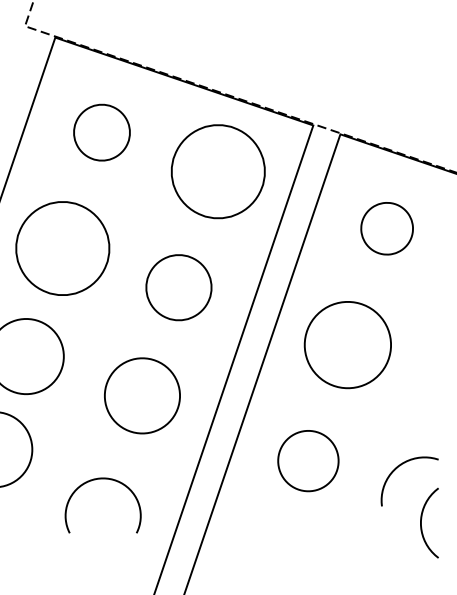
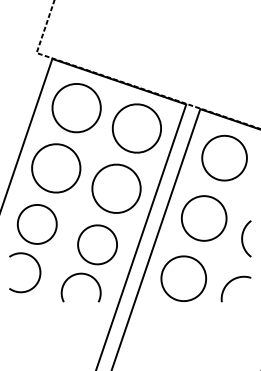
part: (101, 133) -> (76, 108), size x1.67
part: (387, 227) -> (224, 157), size x1.67
part: (178, 287) -> (116, 188), size x1.43
part: (308, 460) -> (183, 278), size x1.43
curve: (94, 481) -> (76, 275), moved
curve: (423, 518) -> (243, 236), moved

